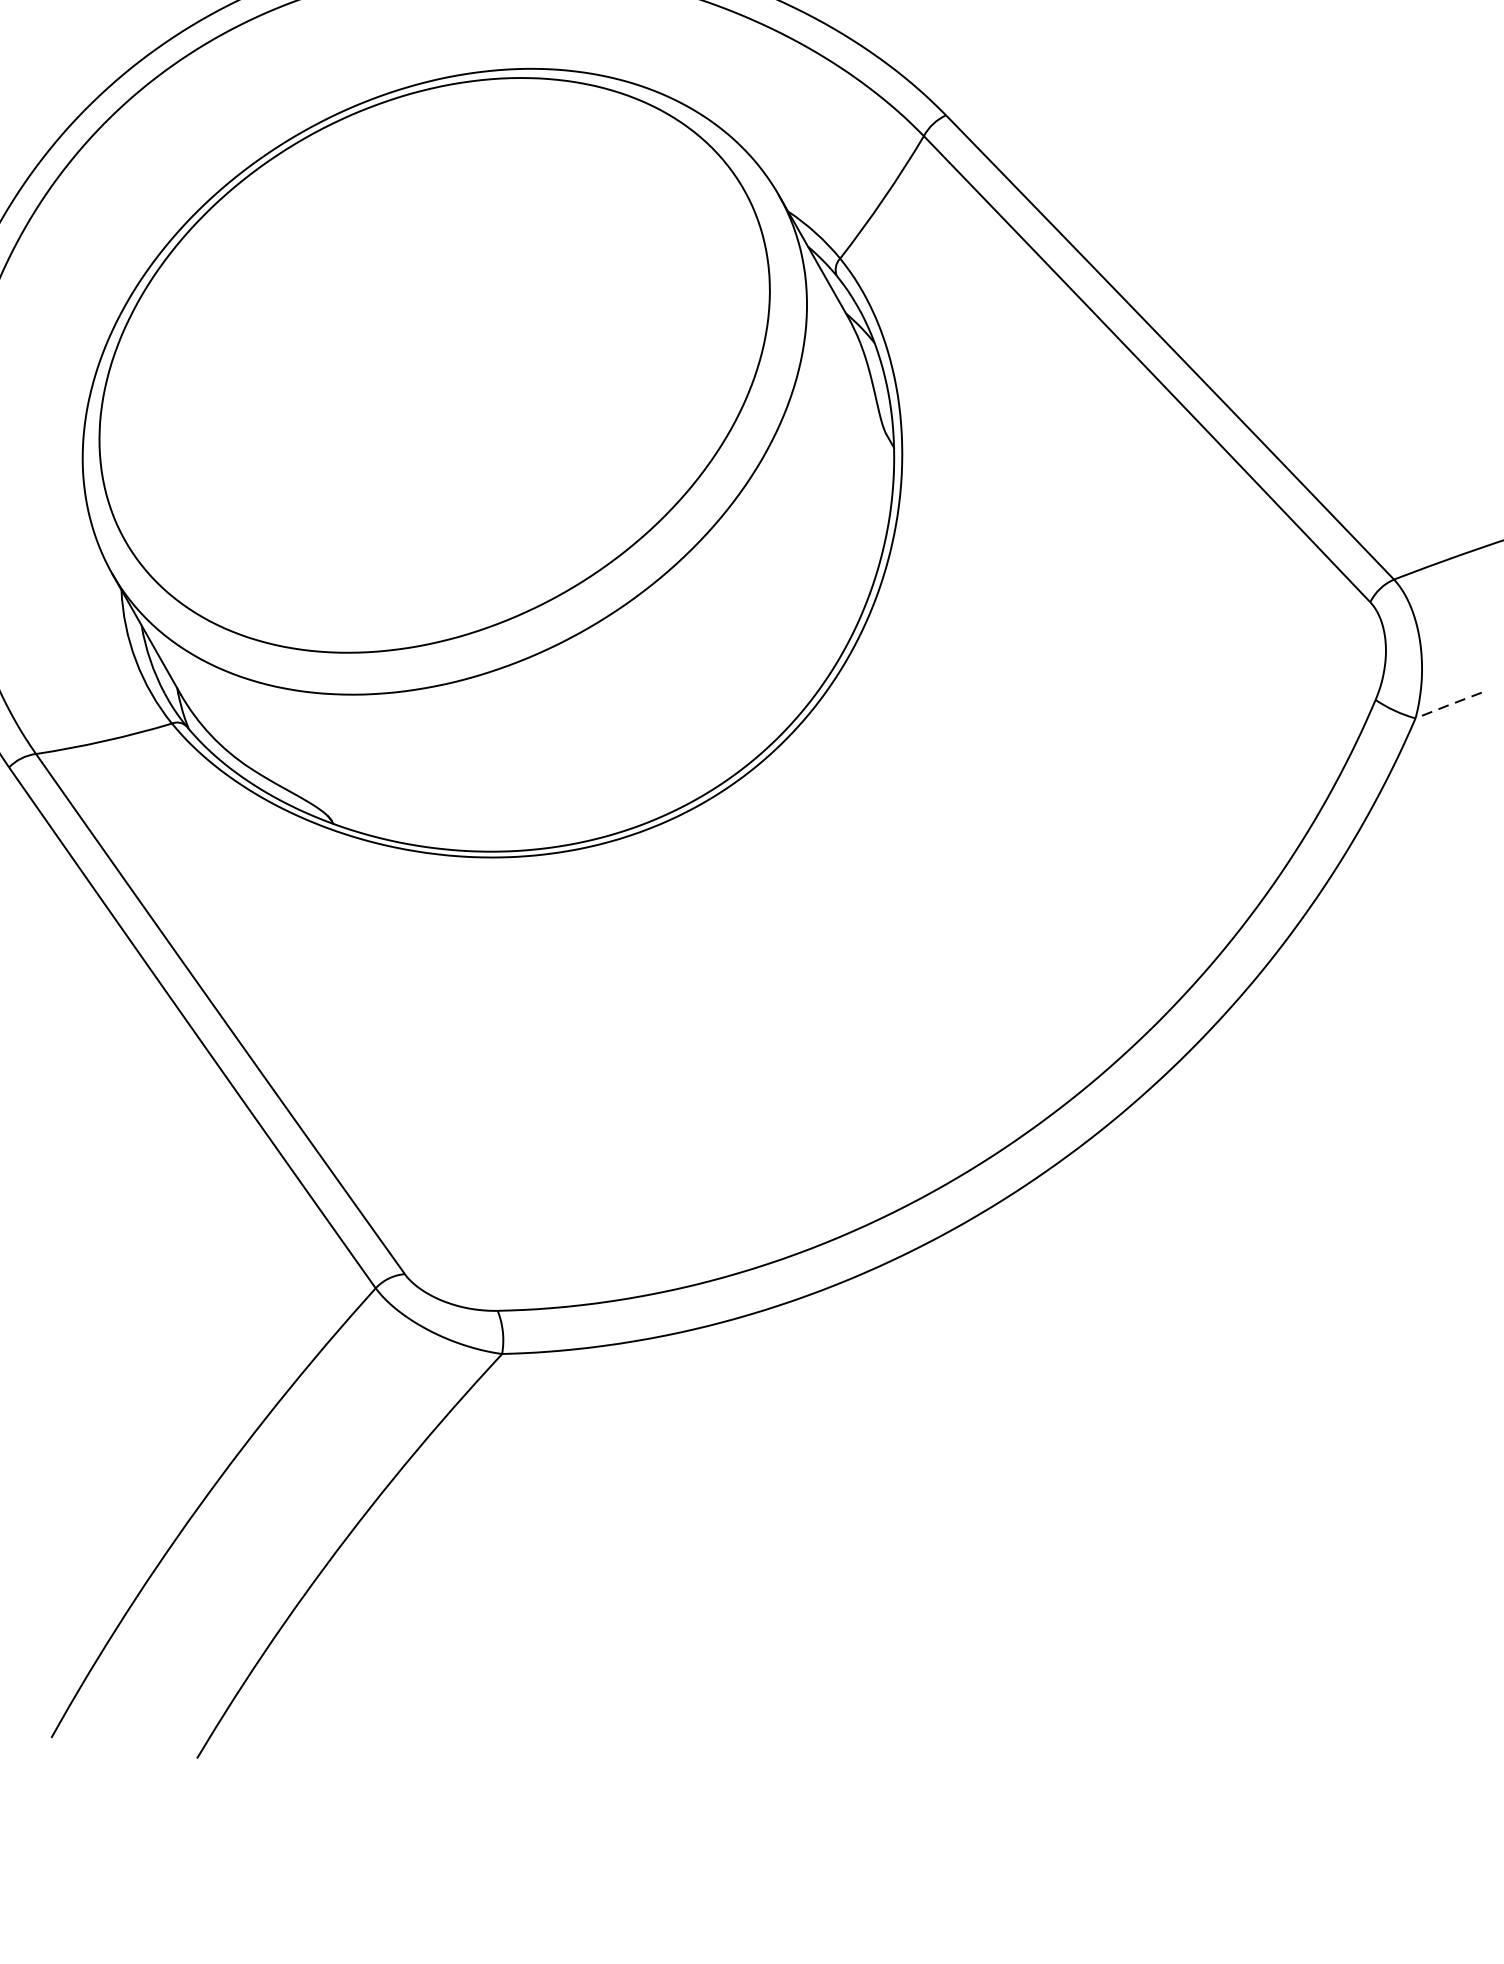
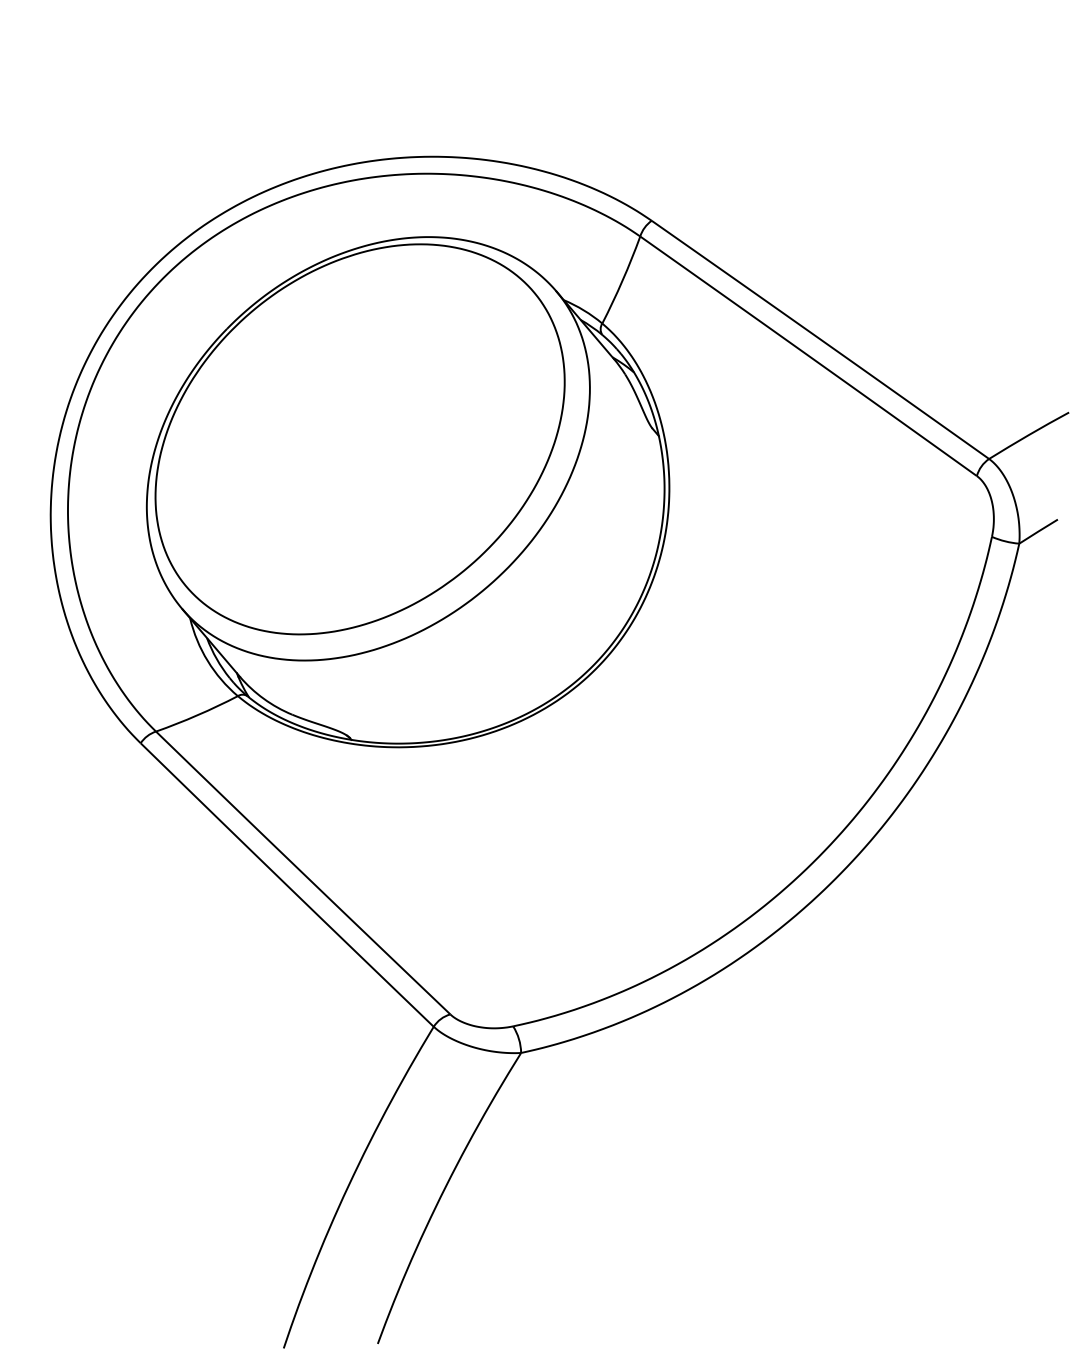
line: (1448, 705) -> (1038, 531), dashed -> solid

